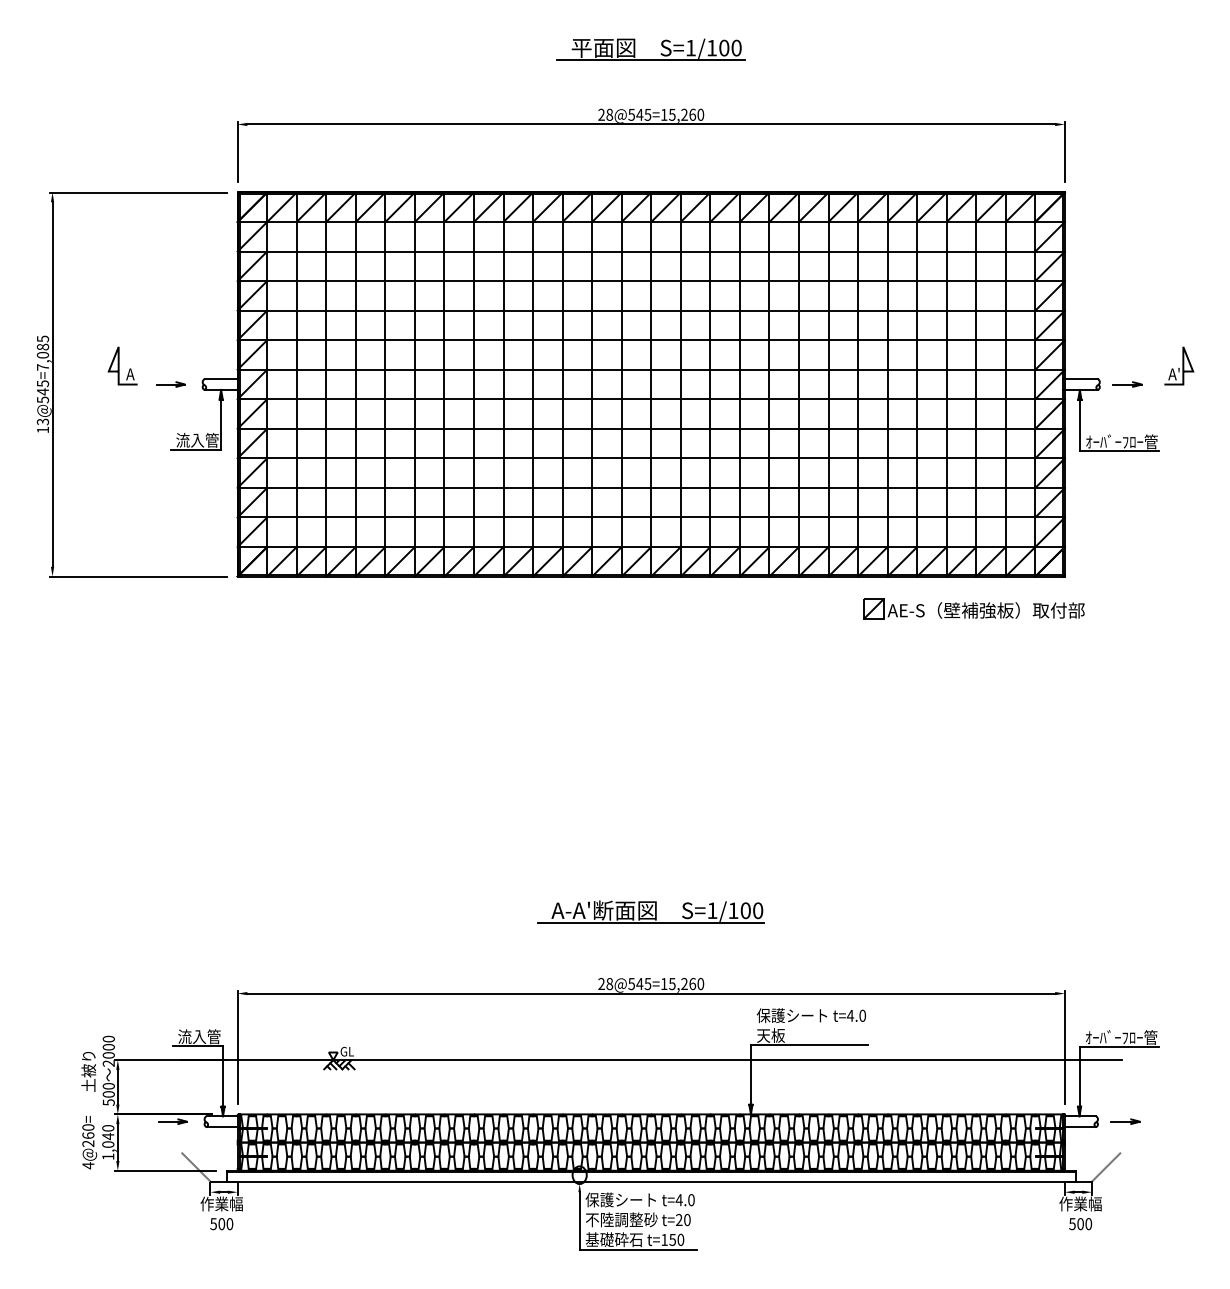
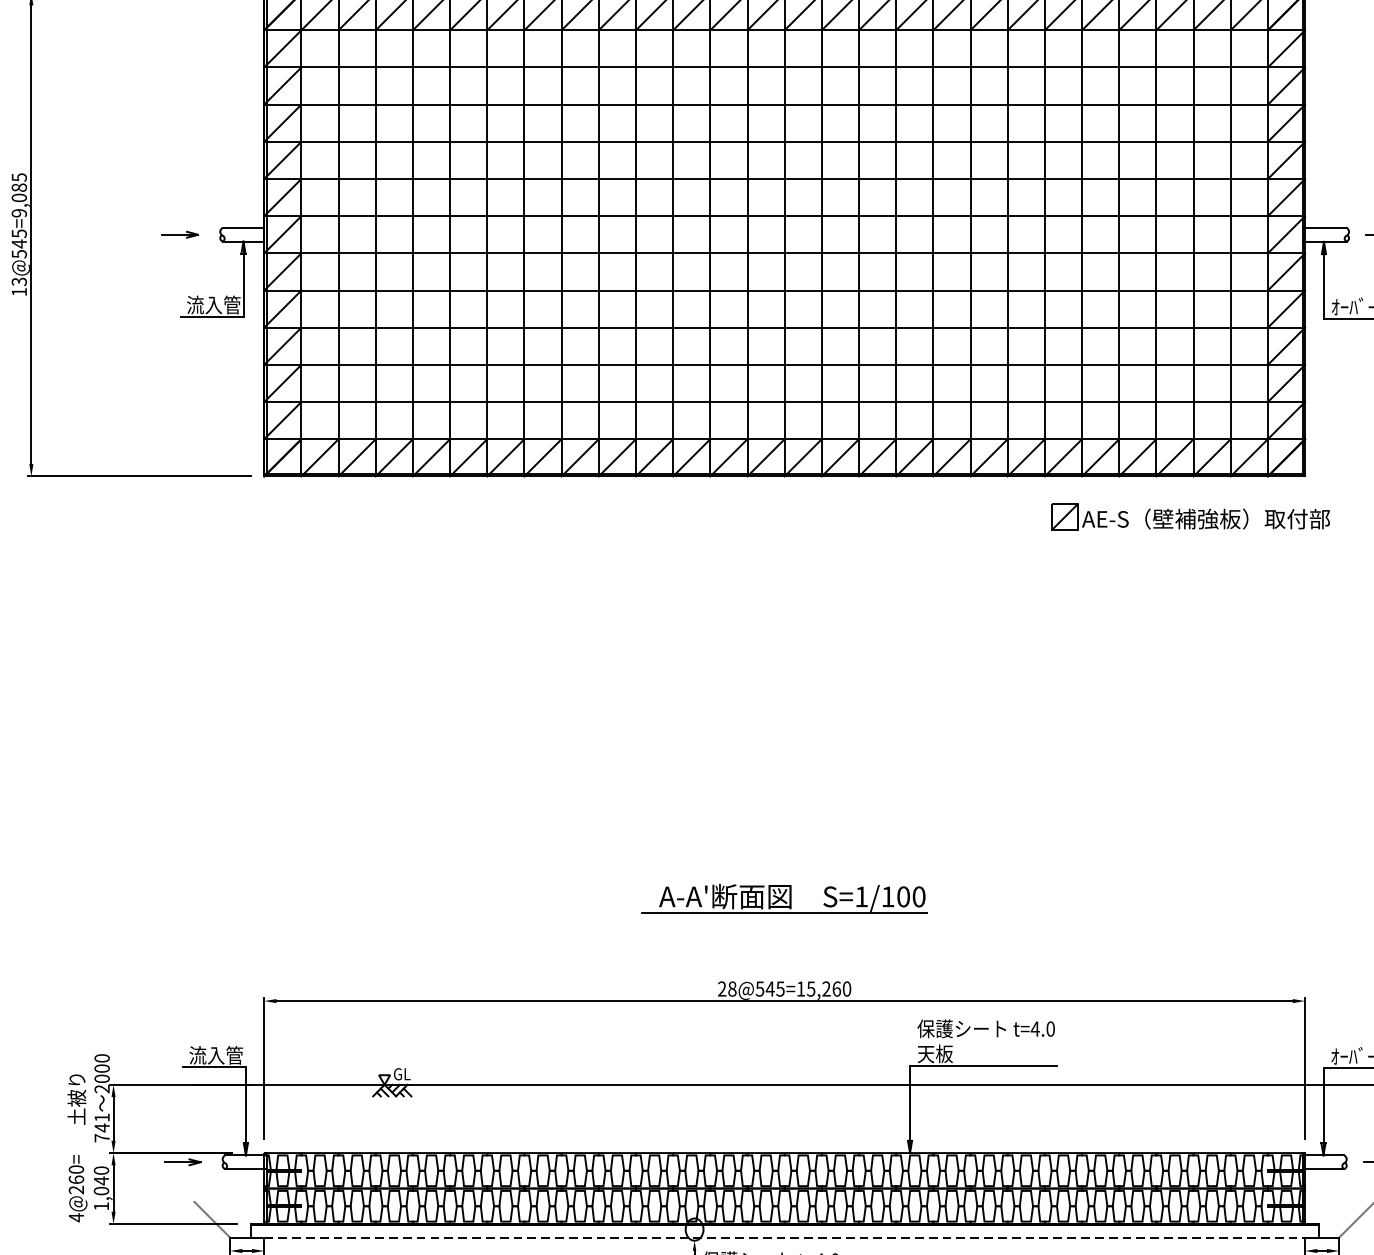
part: (122, 365) -> (119, 210), removed
text: (42, 367) -> (18, 213), 13@545=7,085 -> 13@545=9,085
text: (108, 1094) -> (101, 1128), 500 -> 741
line: (651, 1181) -> (784, 1237), solid -> dashed

